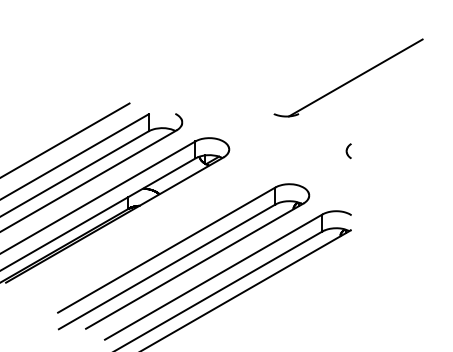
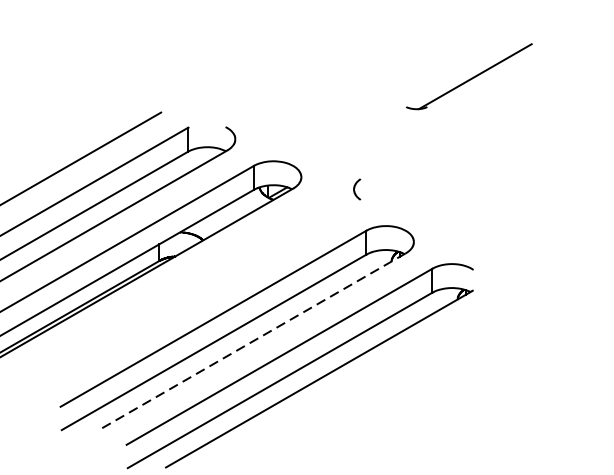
part: (348, 77) -> (469, 75), size x0.6
curve: (347, 151) -> (355, 189), moved
line: (194, 266) -> (252, 341), solid -> dashed

